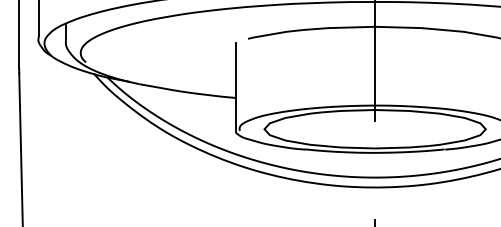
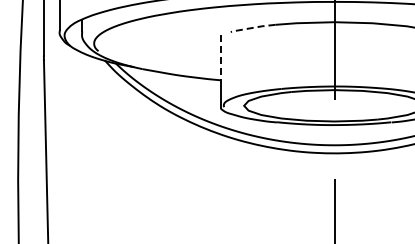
line: (274, 33) -> (252, 27), solid -> dashed
line: (235, 73) -> (220, 60), solid -> dashed

